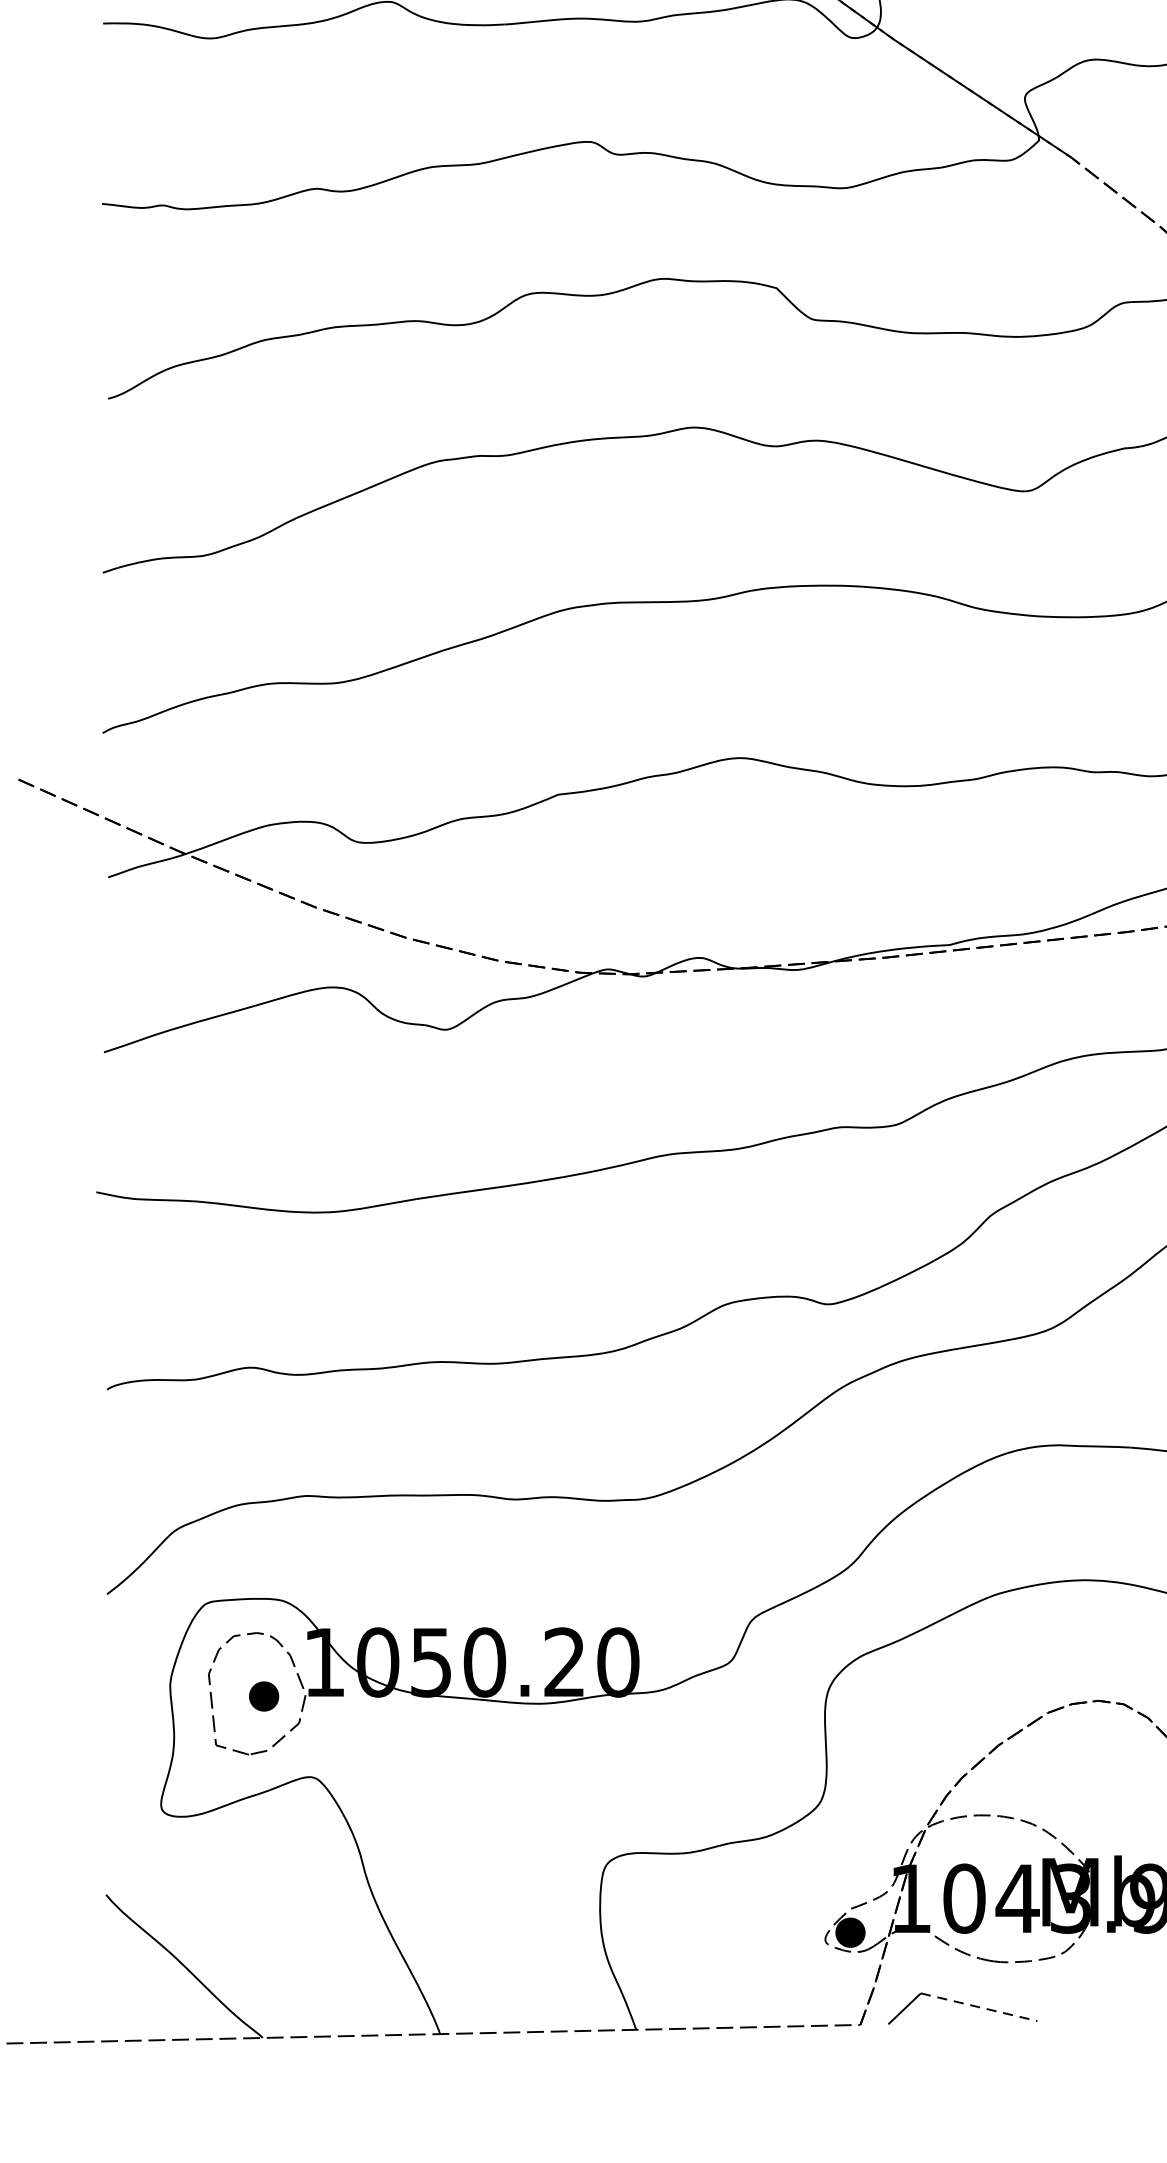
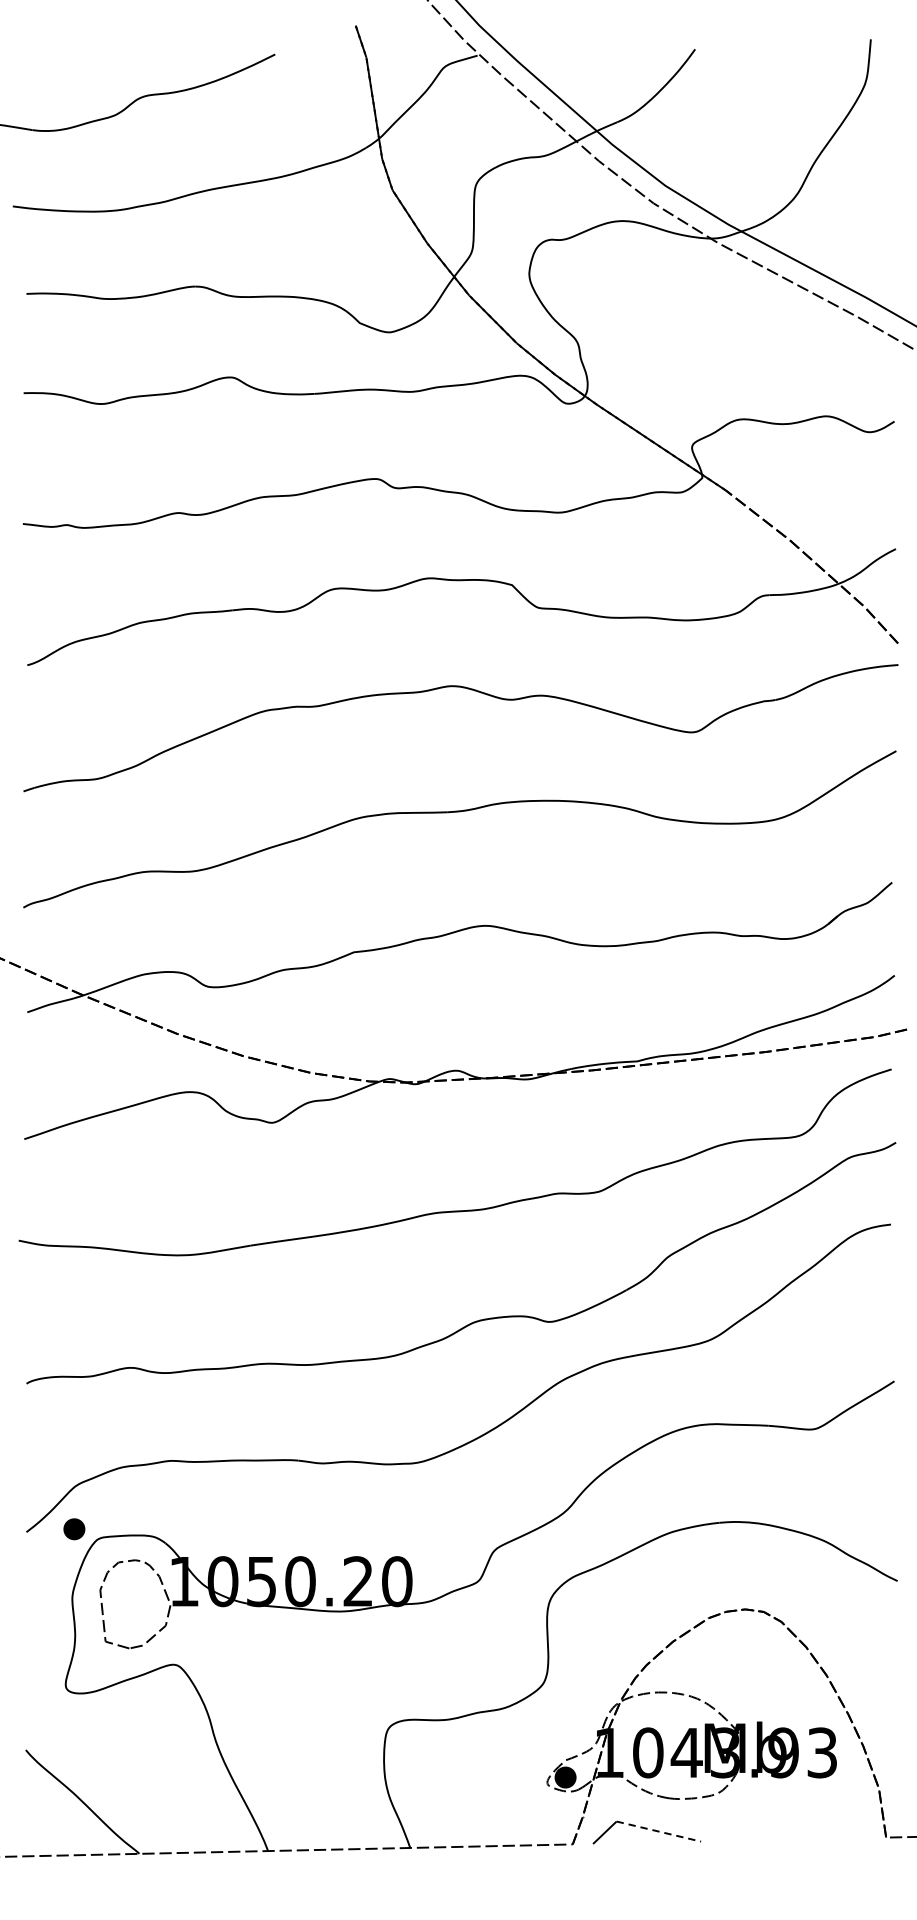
part: (264, 1696) -> (74, 1529), moved

